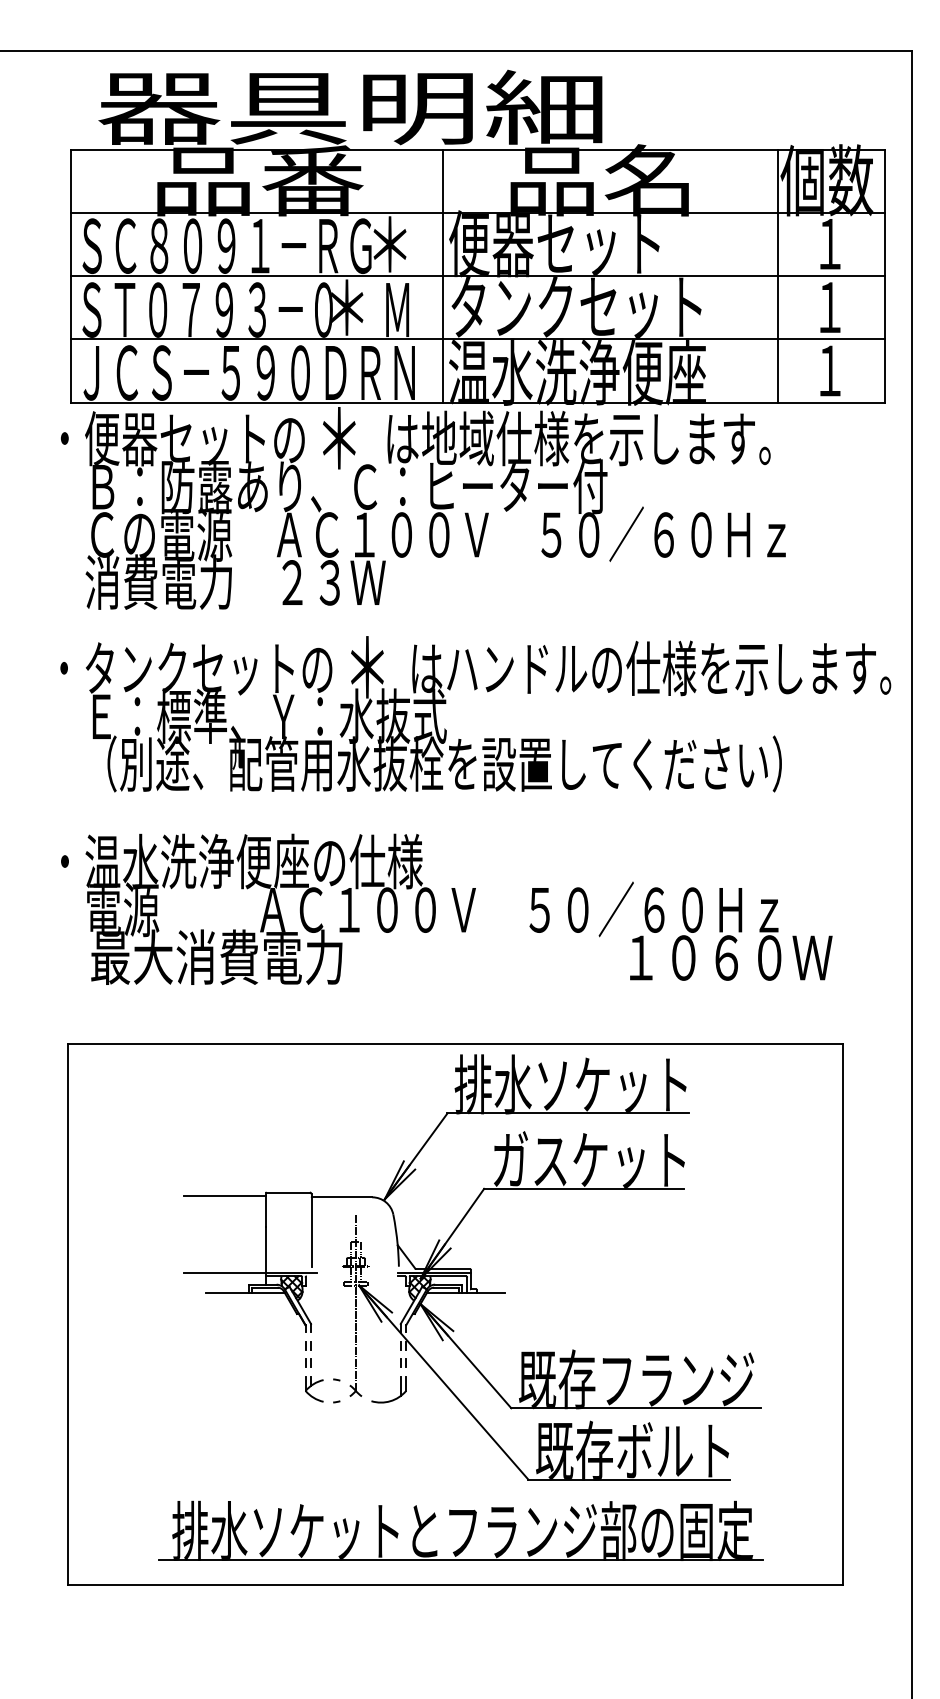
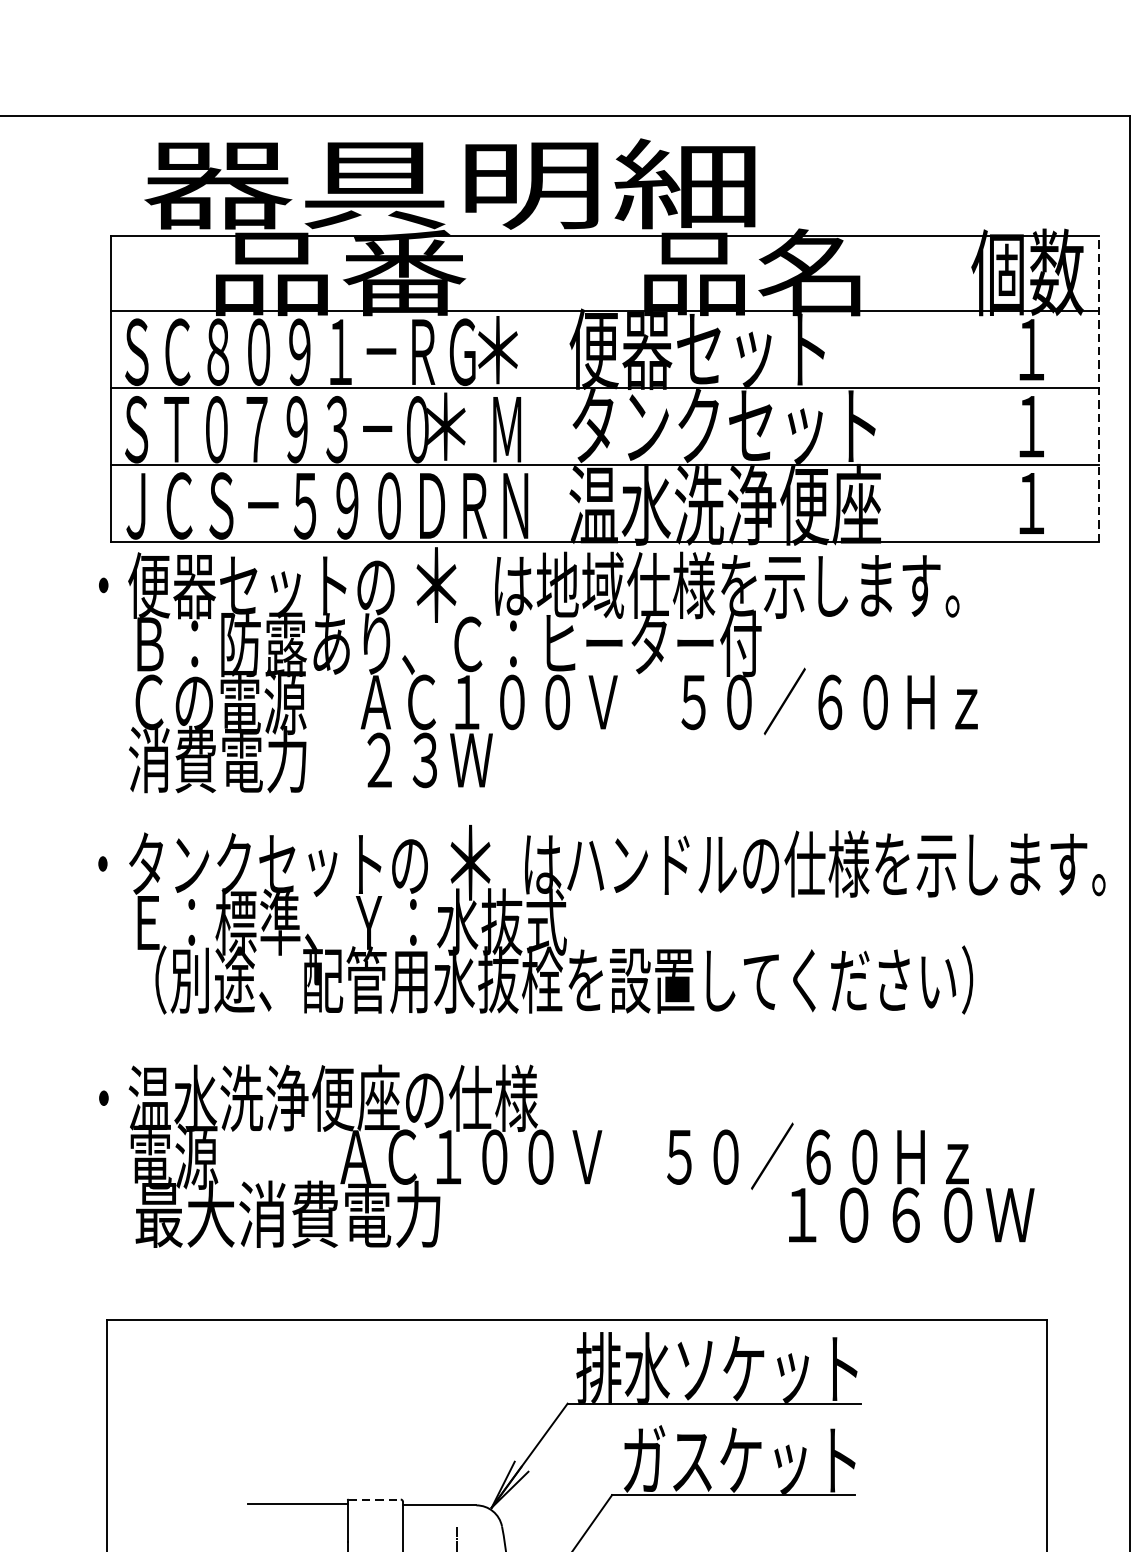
line: (442, 276) -> (561, 388), removed
line: (777, 276) -> (967, 388), removed
line: (885, 276) -> (1098, 388), solid -> dashed
line: (288, 1192) -> (374, 1499), solid -> dashed

